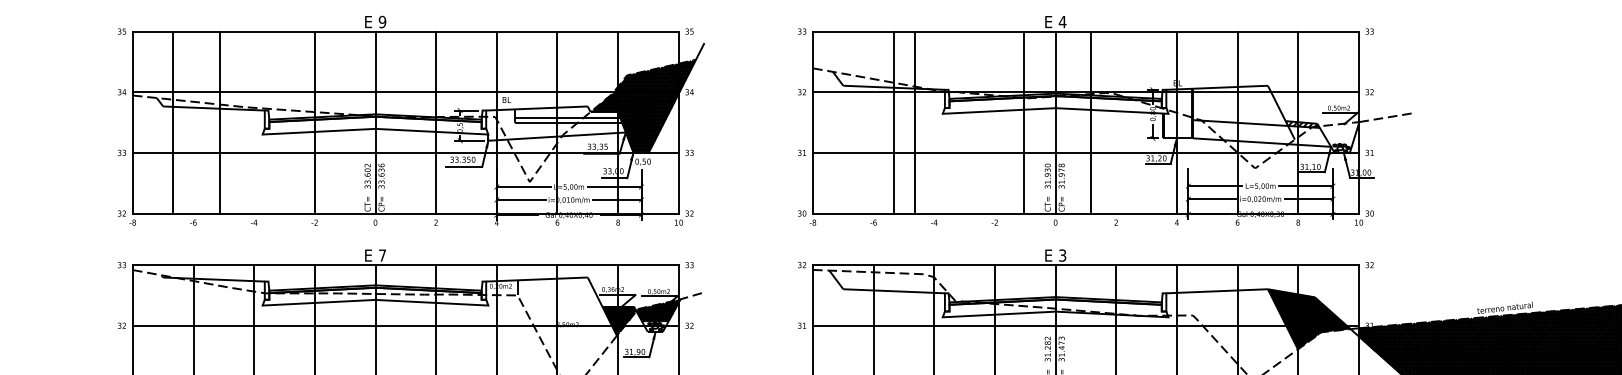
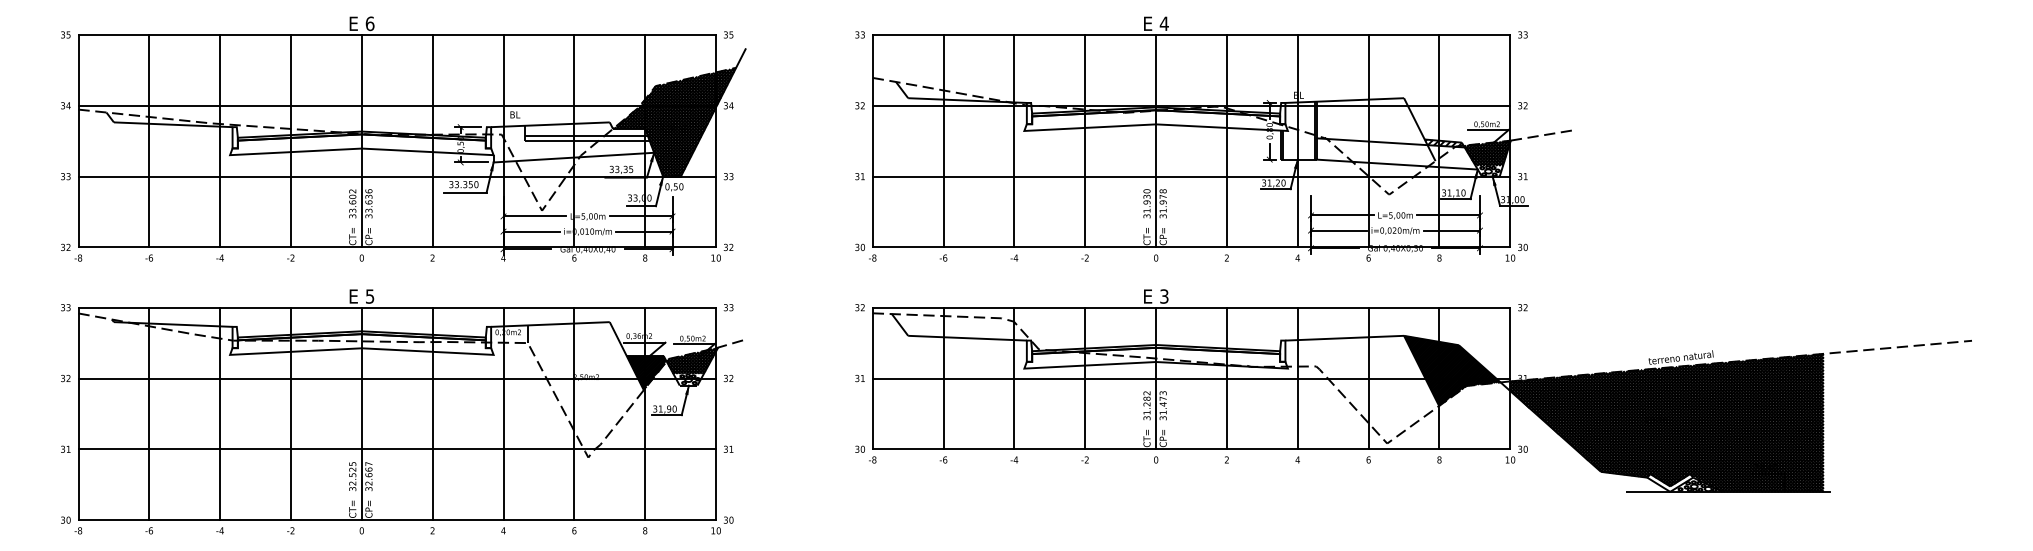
text: (382, 21) -> (369, 23), 9 -> 6
line: (173, 121) -> (149, 140), moved
line: (220, 121) -> (220, 140), moved
line: (894, 121) -> (943, 140), moved
line: (915, 121) -> (1014, 140), moved
line: (1024, 121) -> (1085, 140), moved
line: (1091, 121) -> (1226, 140), moved
hatch: (1339, 132) -> (1487, 152), added
text: (382, 255) -> (370, 296), 7 -> 5

